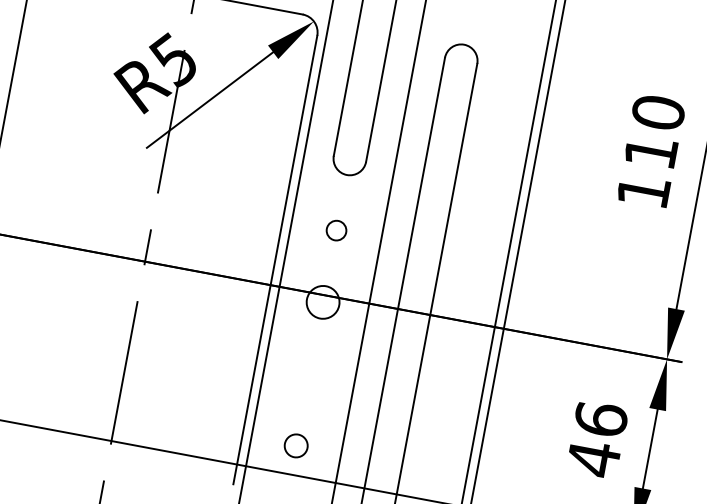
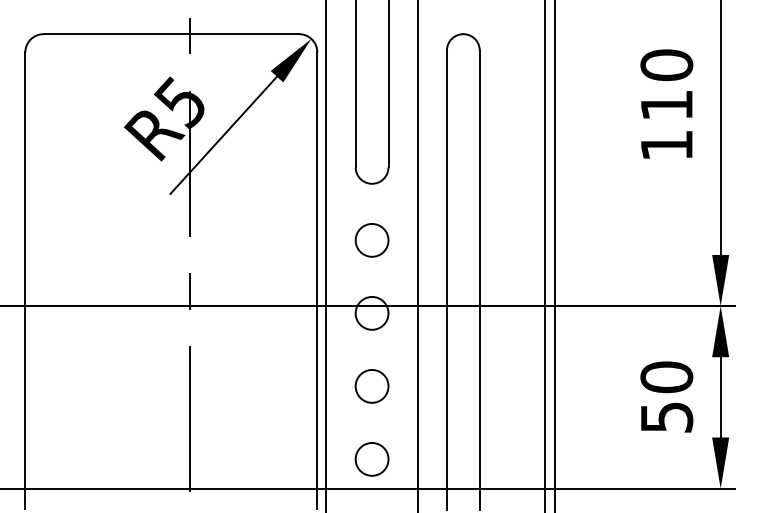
circle: (336, 229) -> (371, 239), size x1.67
circle: (309, 374) -> (371, 386), added
text: (597, 439) -> (666, 397), 46 -> 50
circle: (295, 445) -> (371, 459), size x1.43

